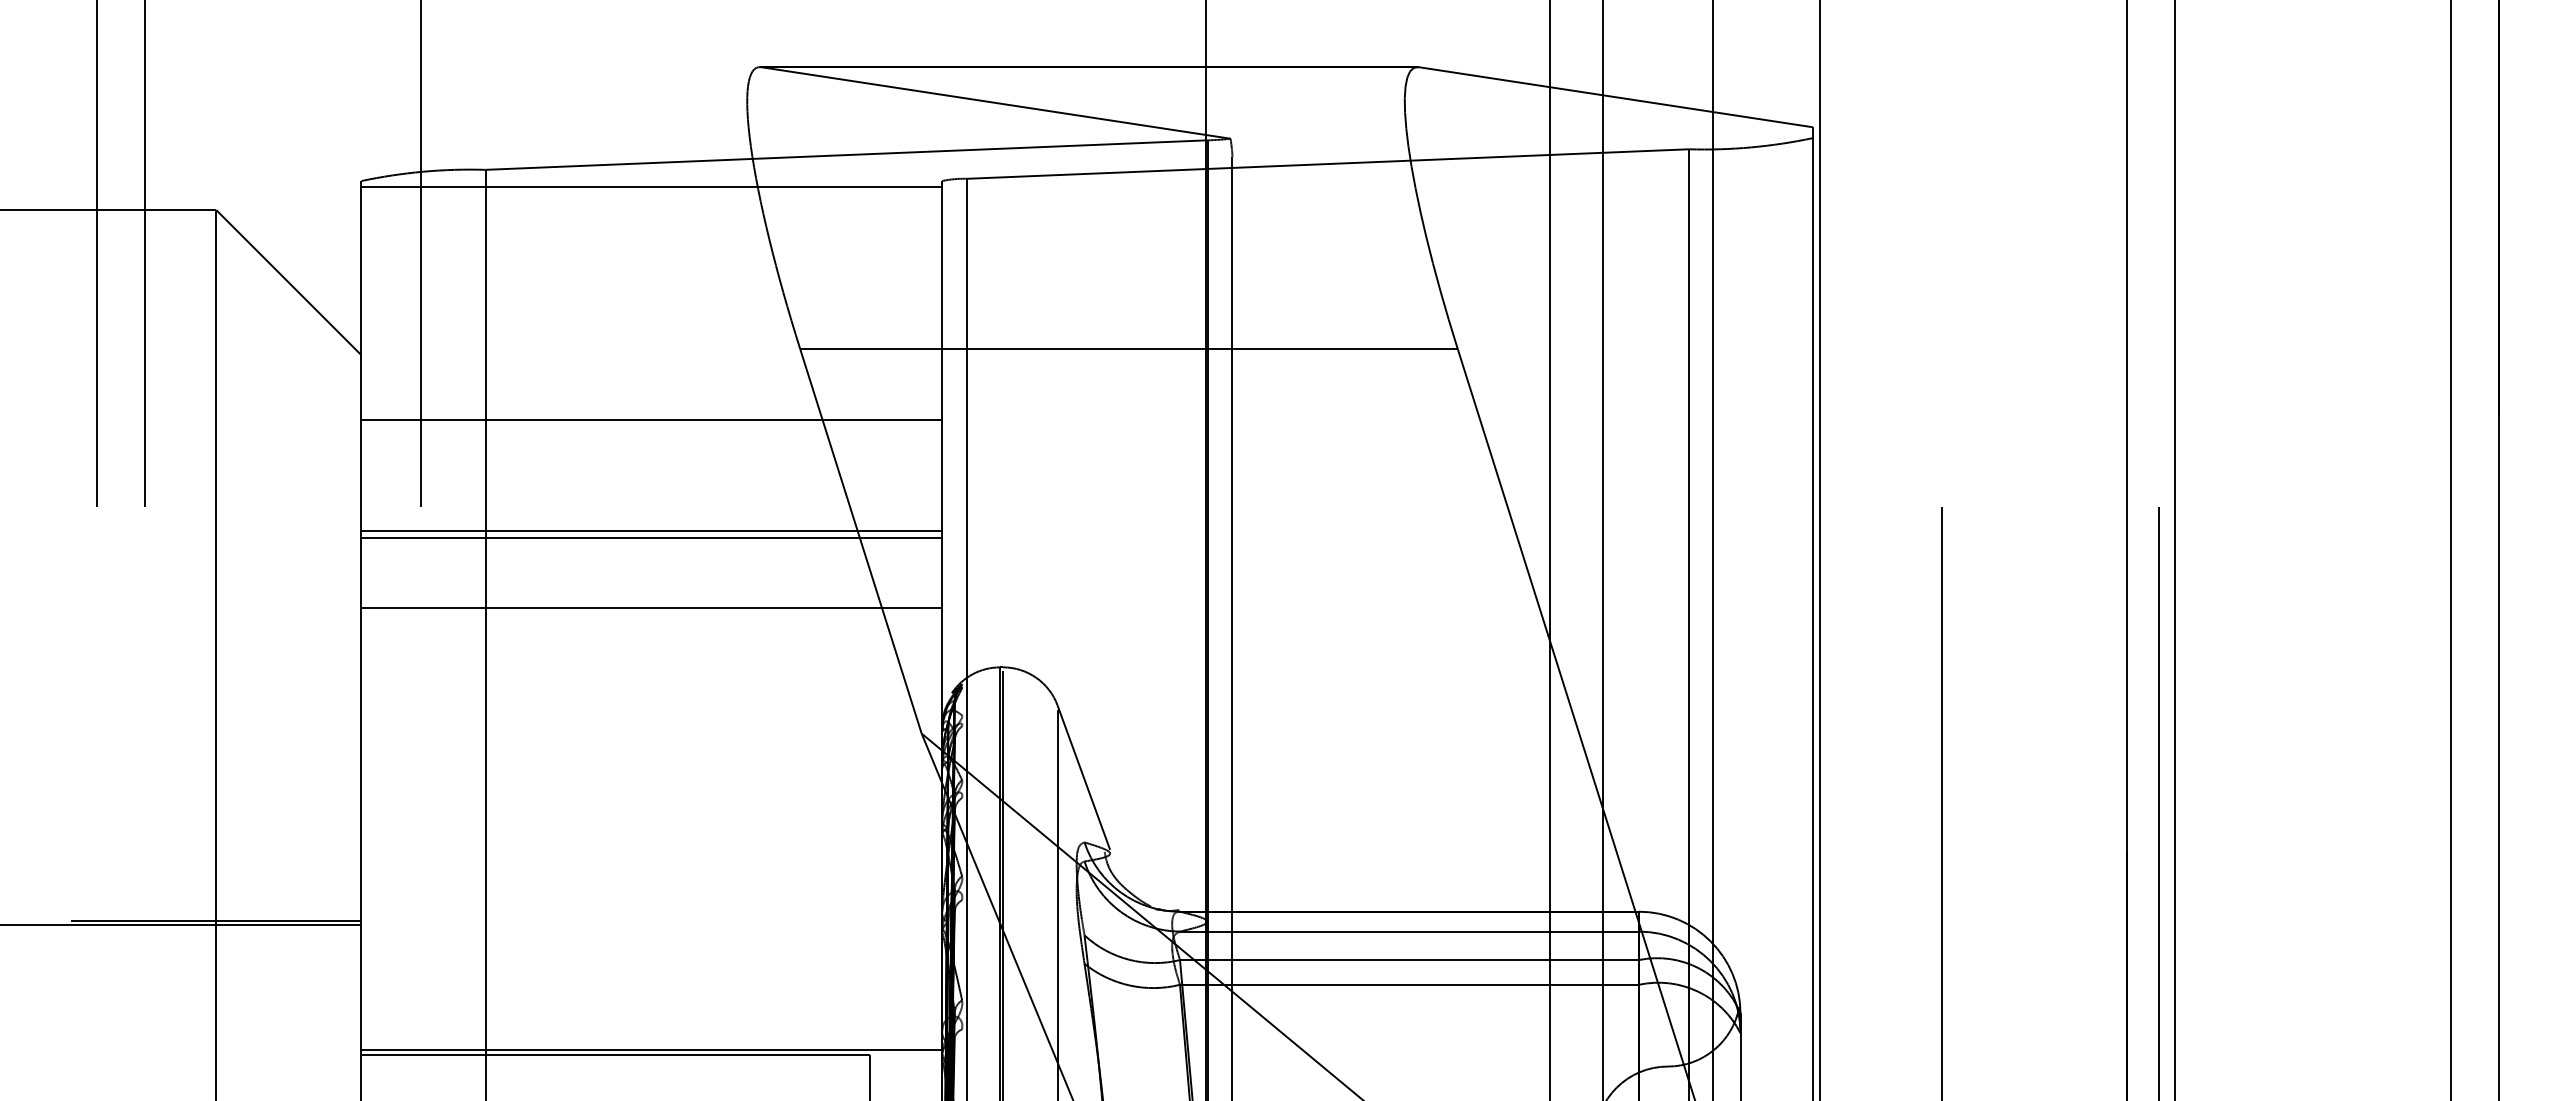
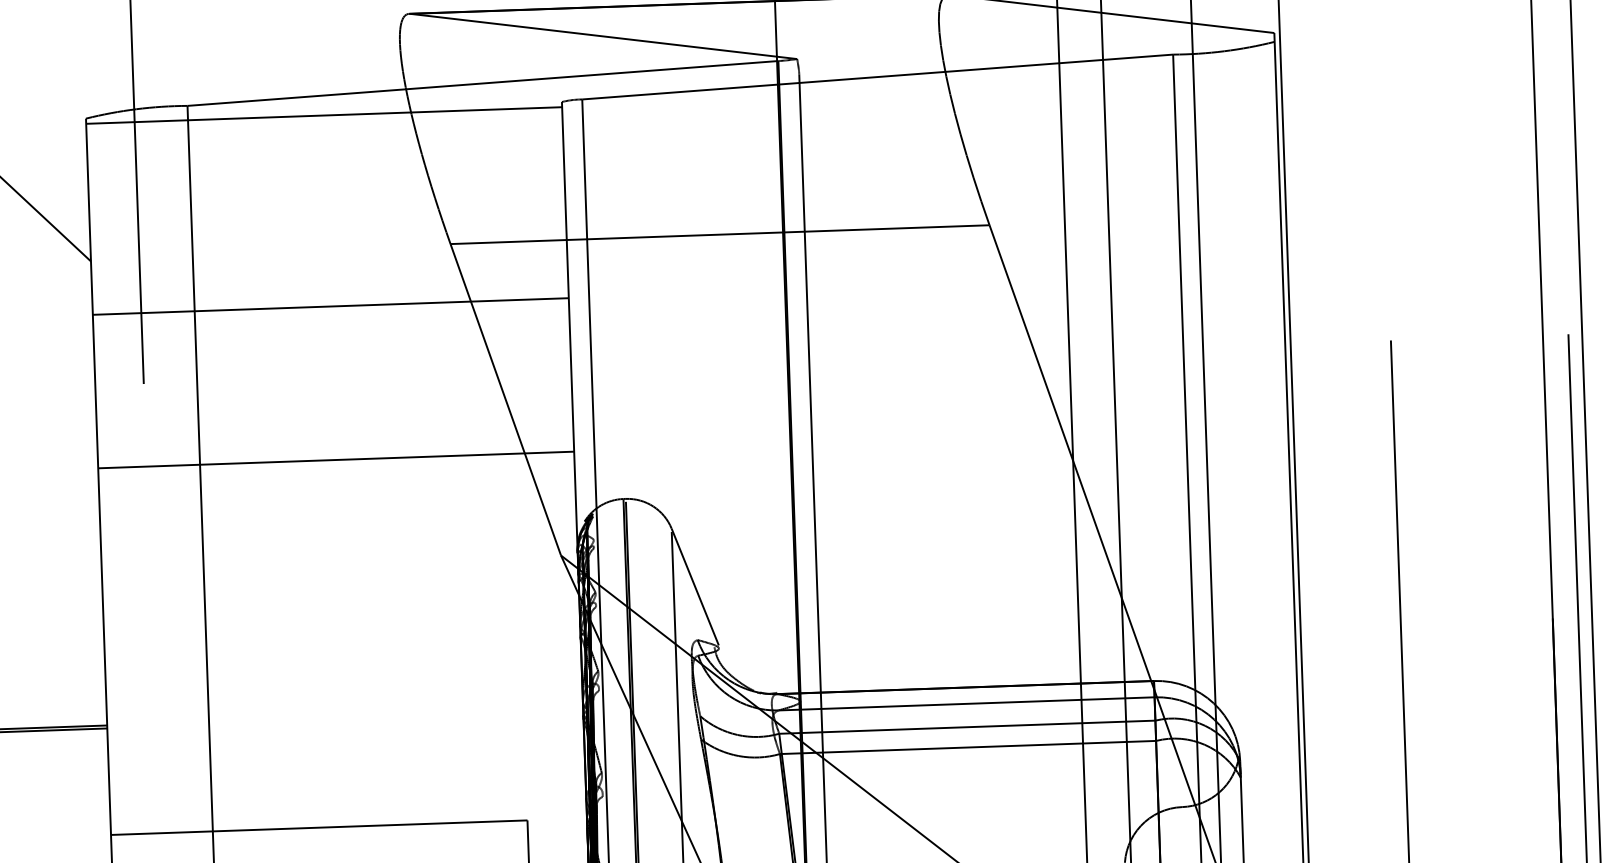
line: (651, 530) -> (333, 396), removed
line: (651, 538) -> (333, 403), removed
line: (651, 1050) -> (348, 823), removed

